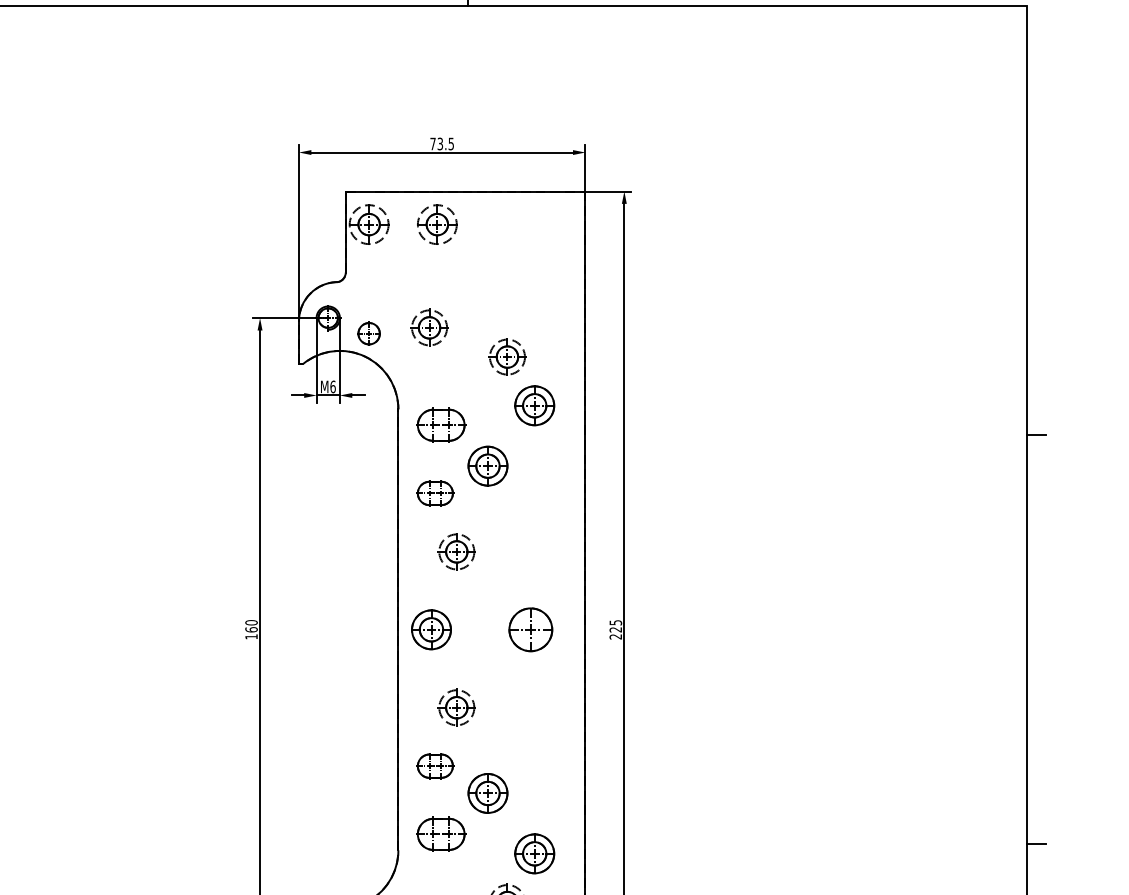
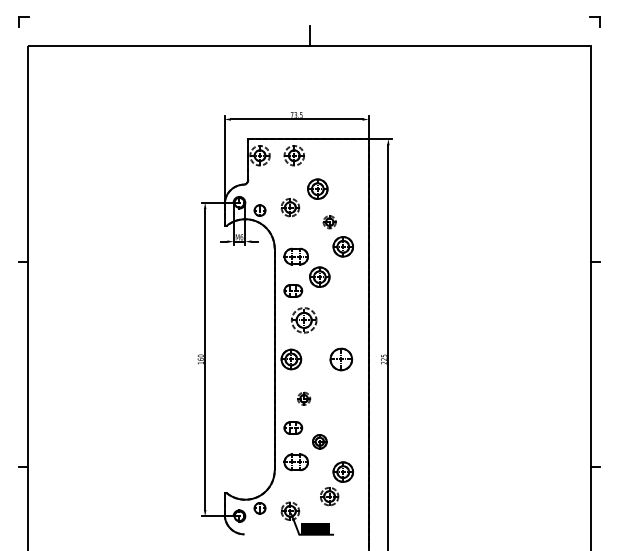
part: (483, 289) -> (317, 188), added
part: (507, 355) -> (329, 221), size x0.7
part: (455, 550) -> (303, 319), size x1.4
part: (455, 707) -> (303, 398), size x0.7
part: (487, 792) -> (319, 441), size x0.7

